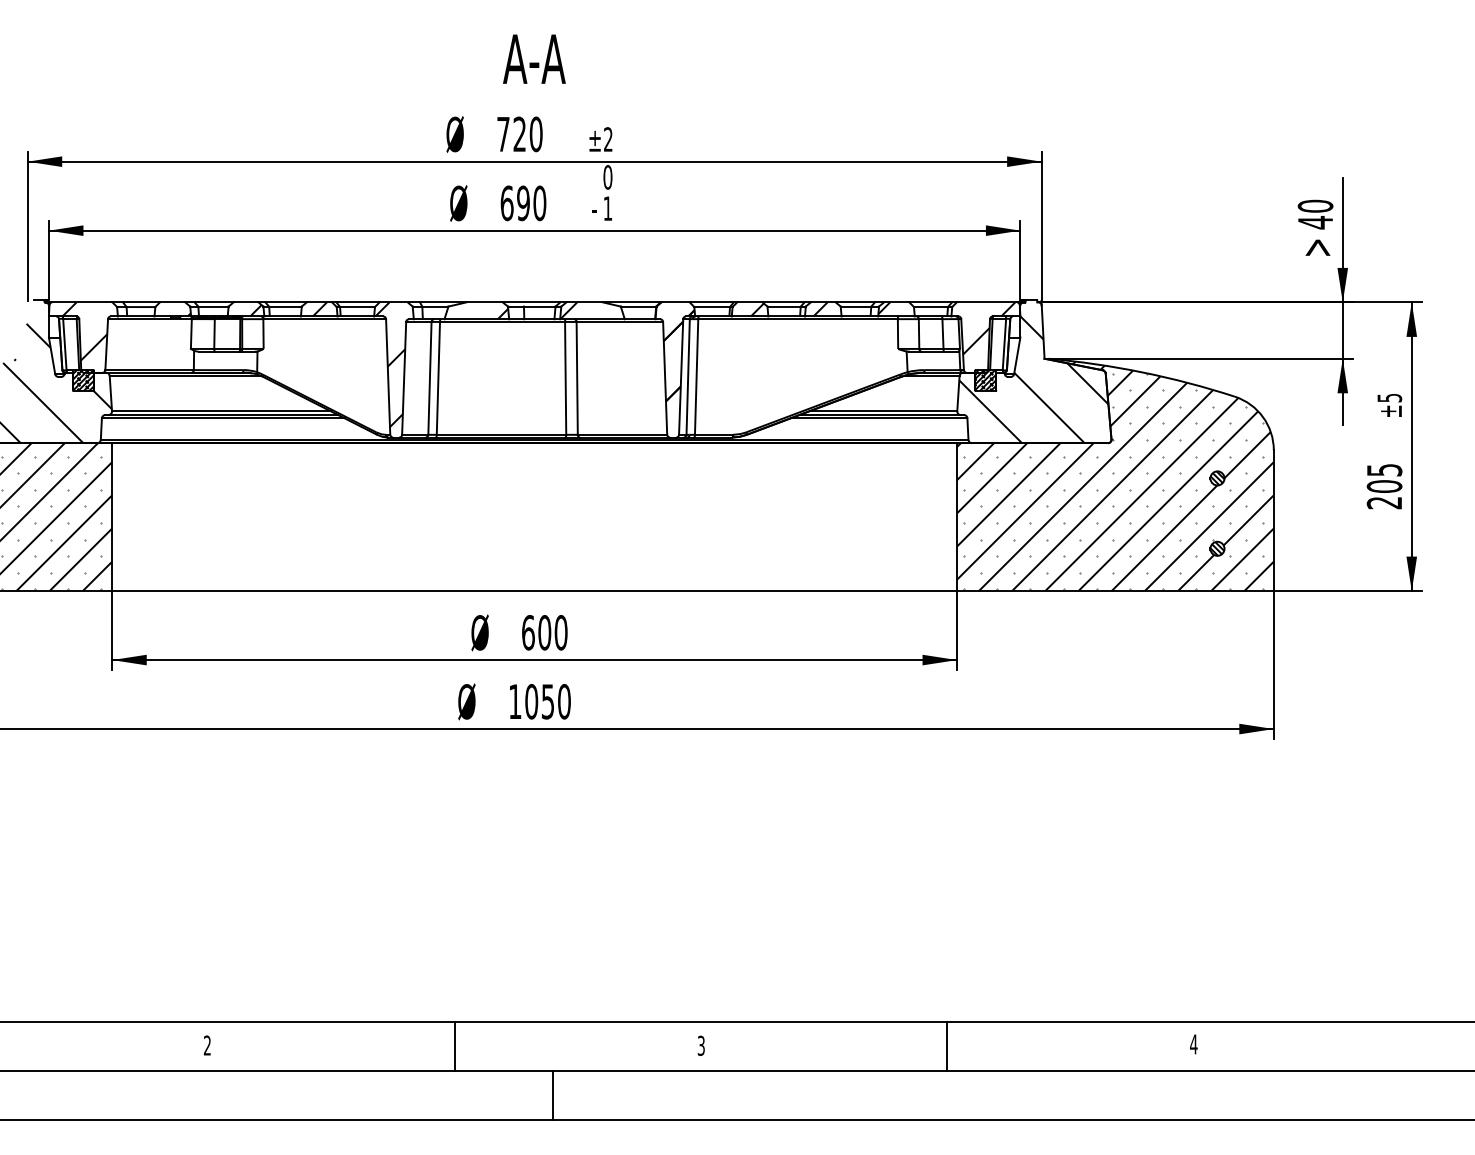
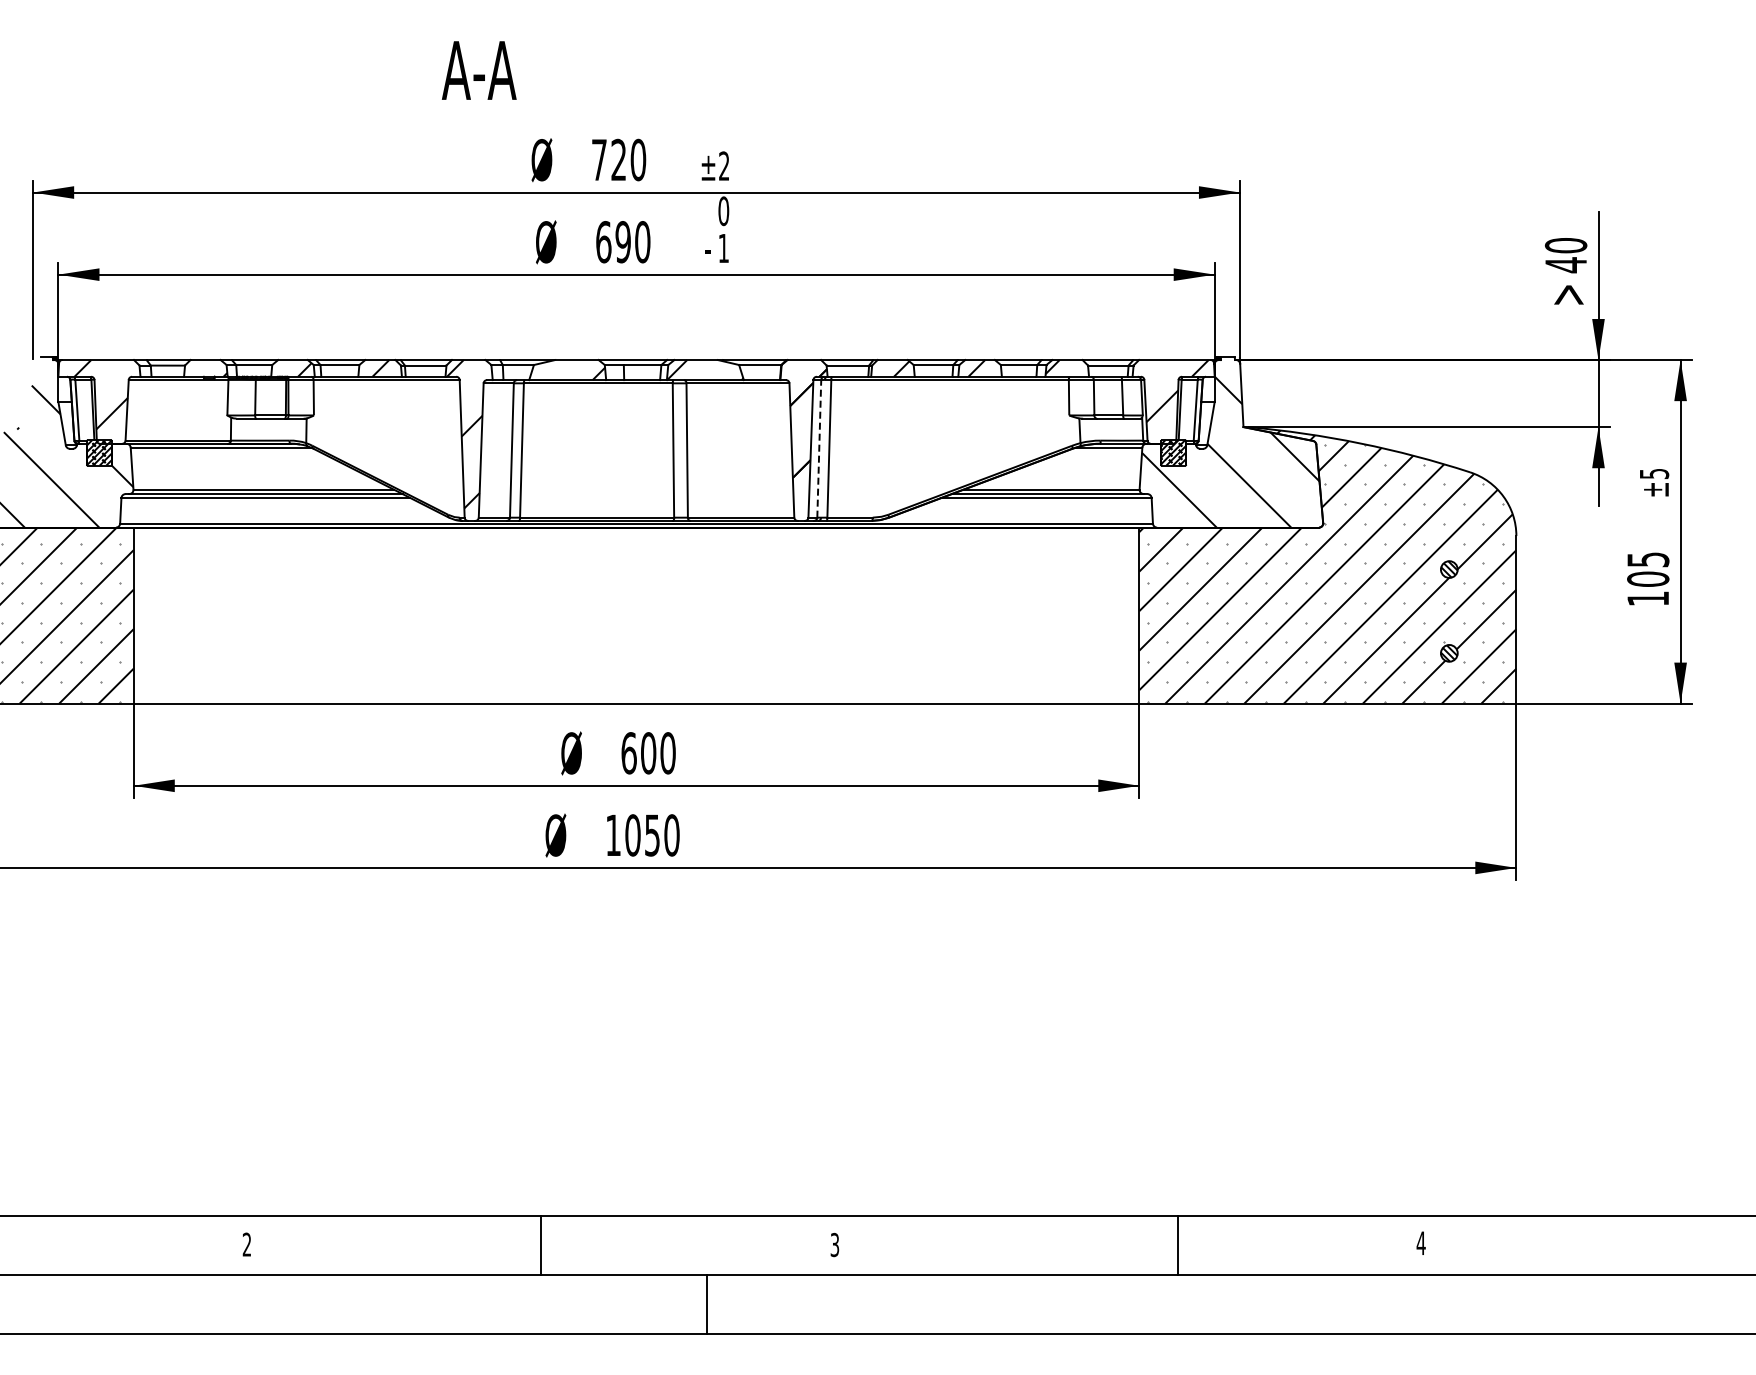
text: (534, 59) -> (479, 70), moved
line: (688, 376) -> (819, 448), solid -> dashed
text: (1383, 502) -> (1647, 598), 205 -> 105
line: (947, 1046) -> (1177, 1245), moved
line: (553, 1095) -> (707, 1304), moved

